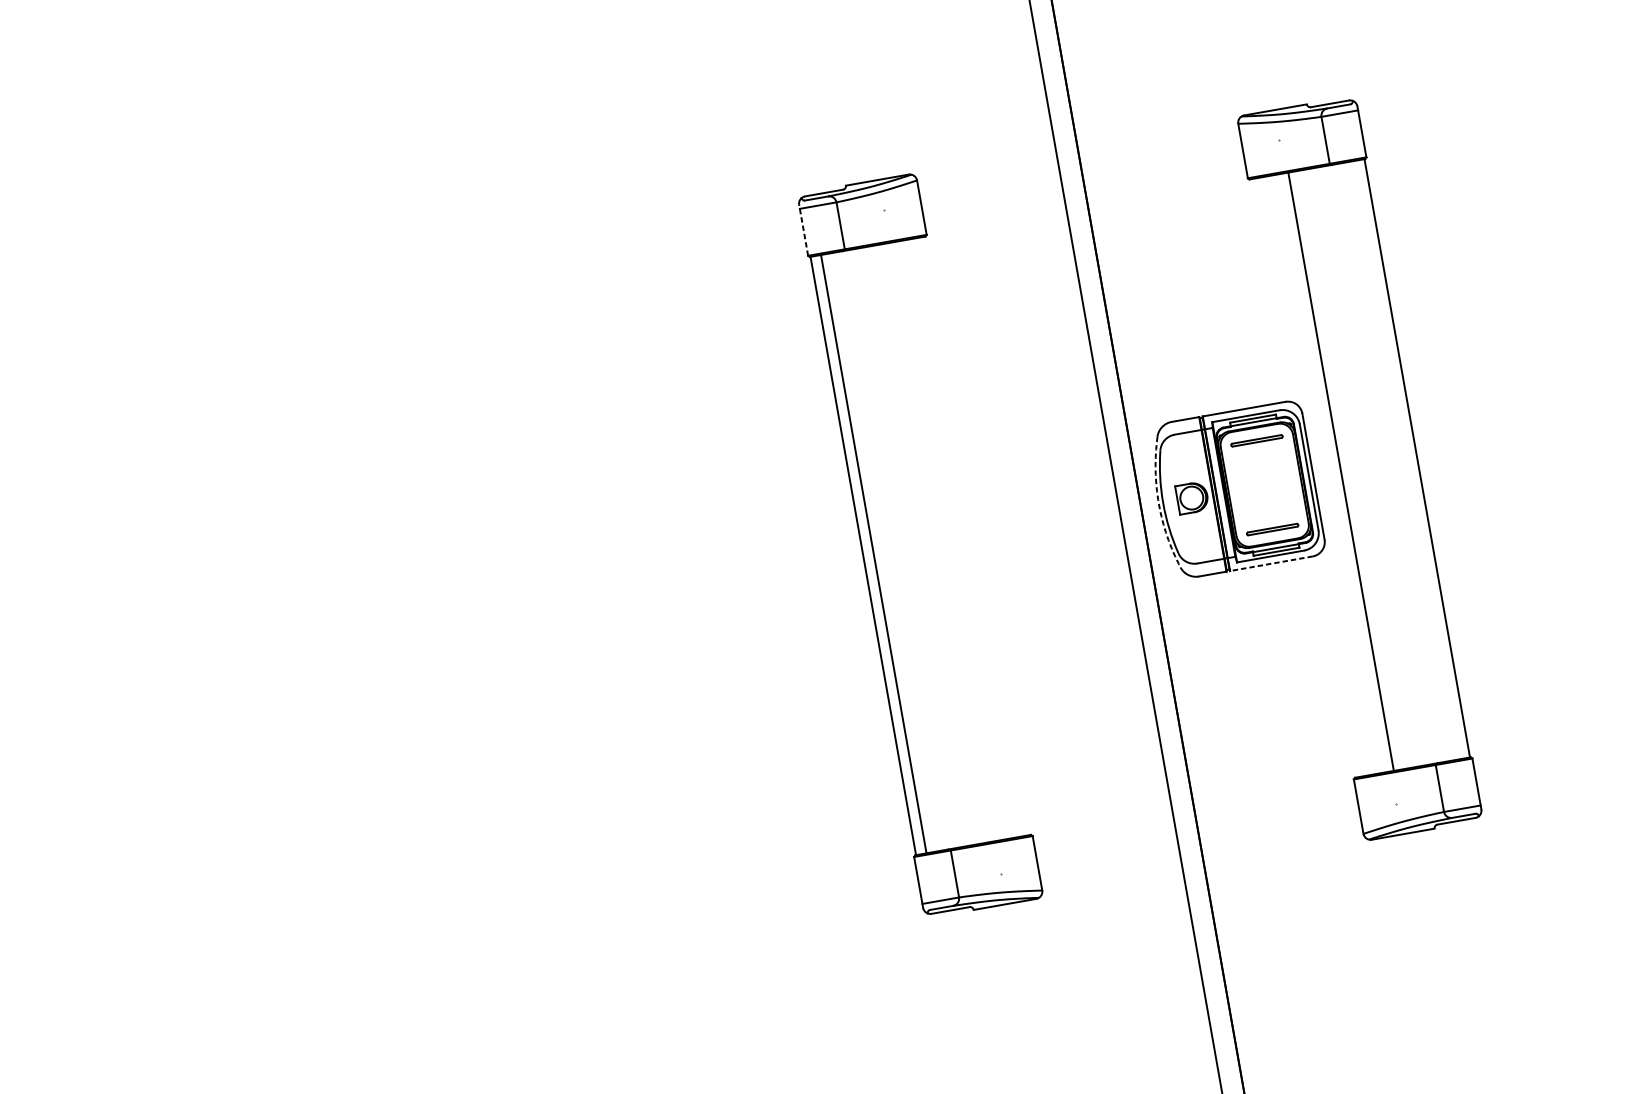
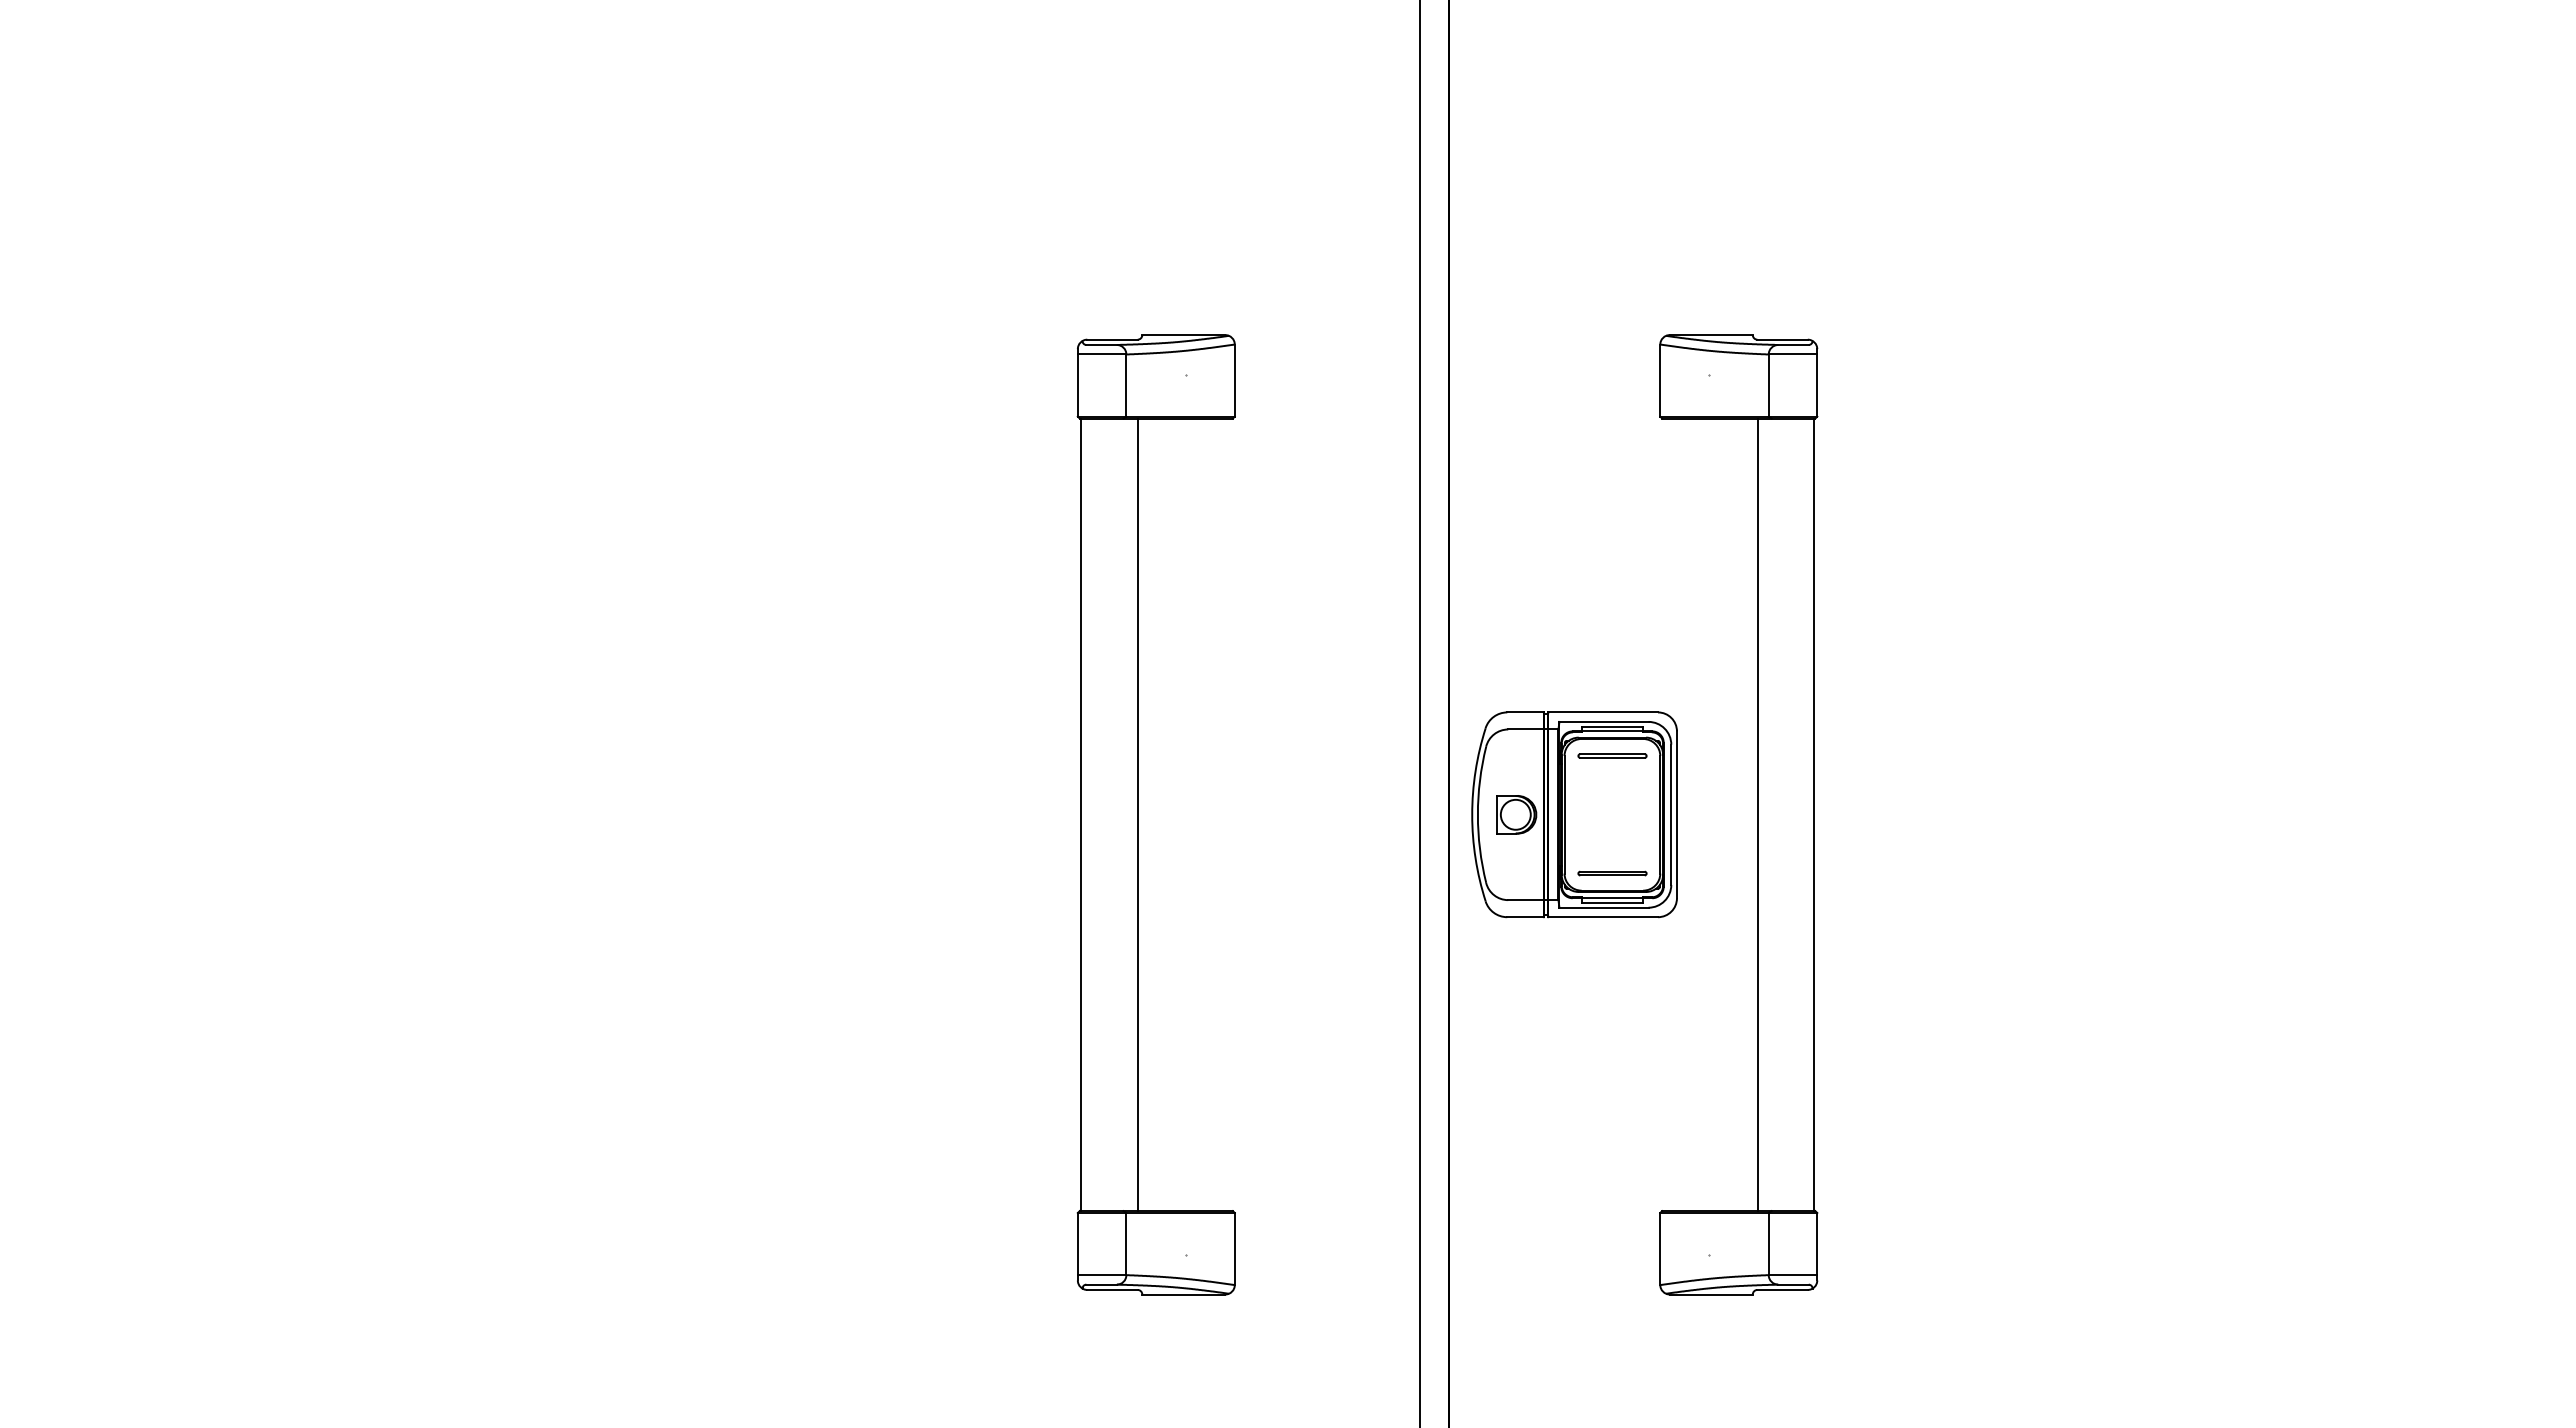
line: (803, 230) -> (1077, 382), dashed -> solid
line: (1341, 471) -> (1757, 814), moved
arc: (1159, 503) -> (1472, 814), dashed -> solid
line: (873, 553) -> (1137, 814), moved
line: (1271, 563) -> (1603, 917), dashed -> solid

